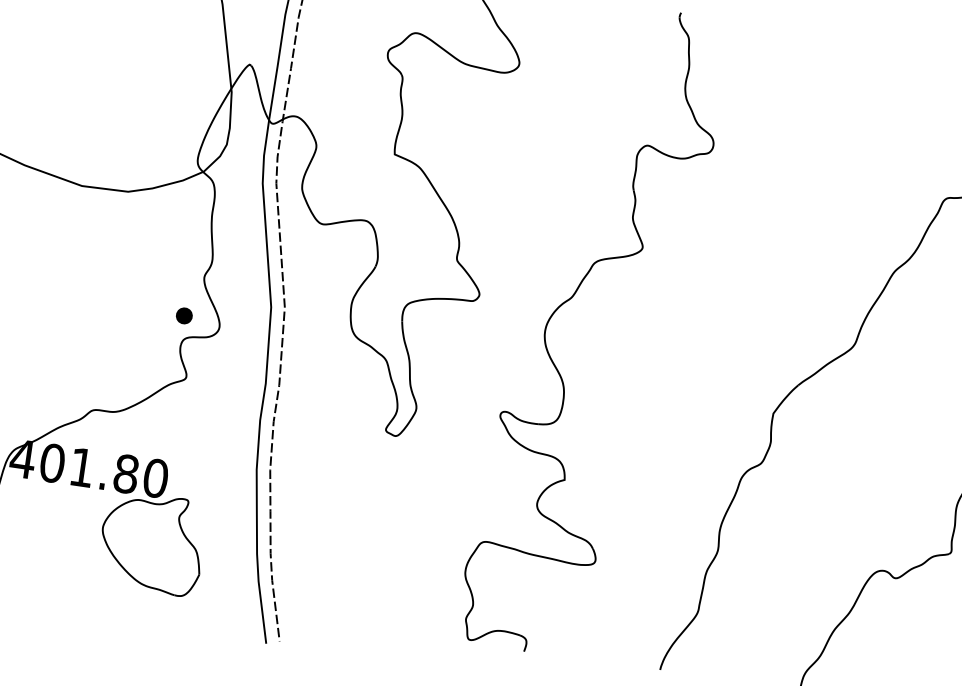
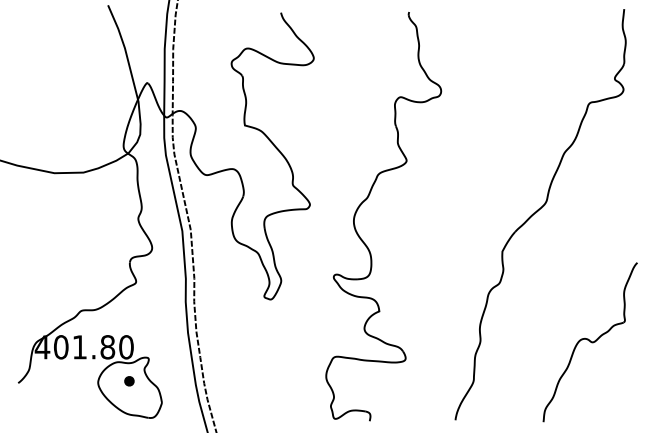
part: (184, 316) -> (129, 381), moved

